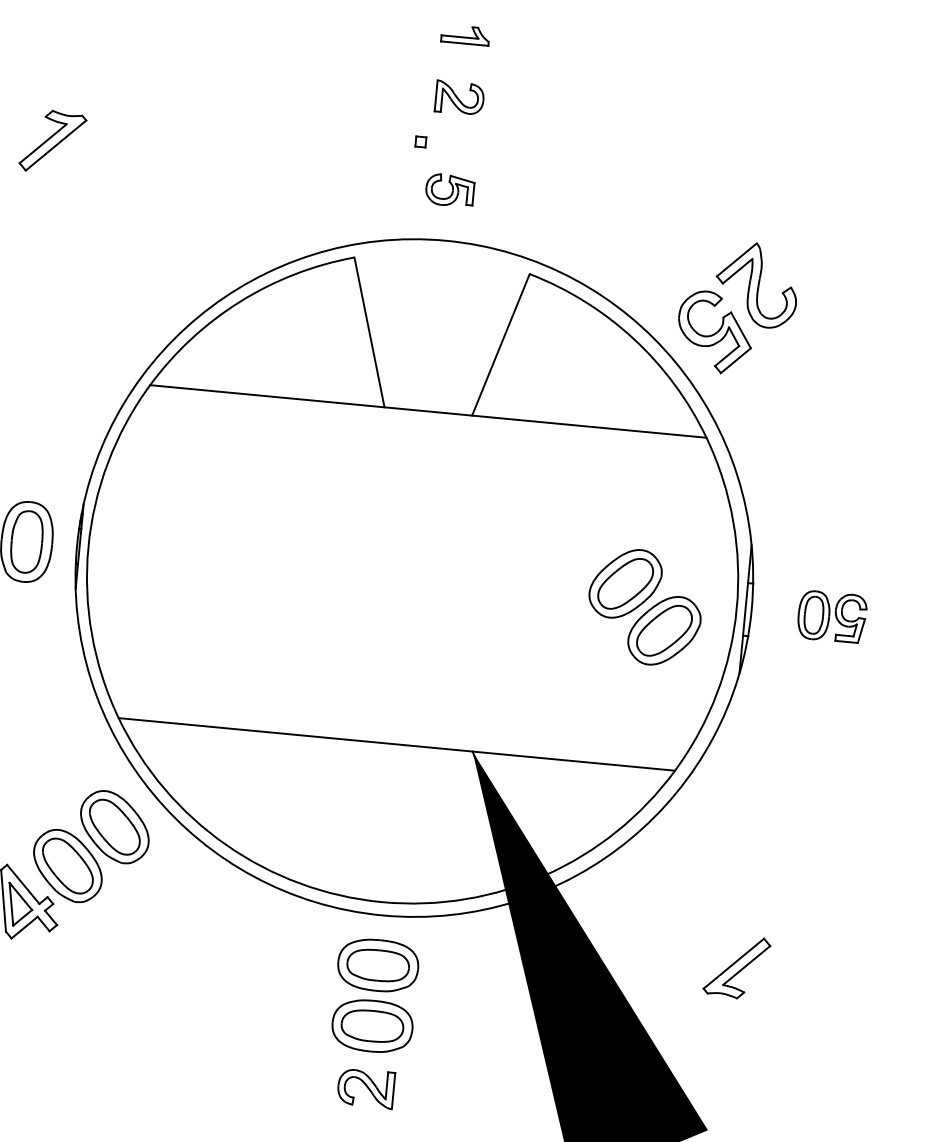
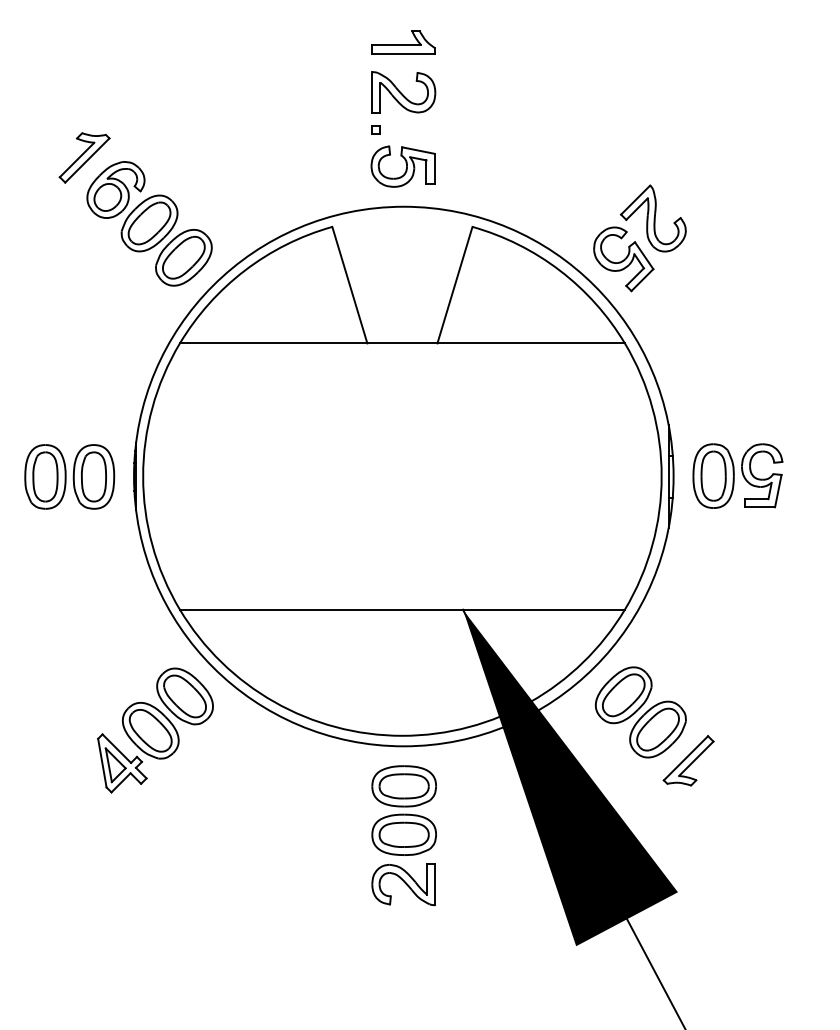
part: (465, 35) -> (403, 42), size x1.67
part: (459, 97) -> (403, 92), size x1.67
part: (449, 190) -> (402, 166), size x1.67
part: (126, 231) -> (149, 223), added
part: (644, 607) -> (640, 712), moved
part: (831, 616) -> (737, 475), size x1.67
part: (365, 1088) -> (403, 884), size x1.43

